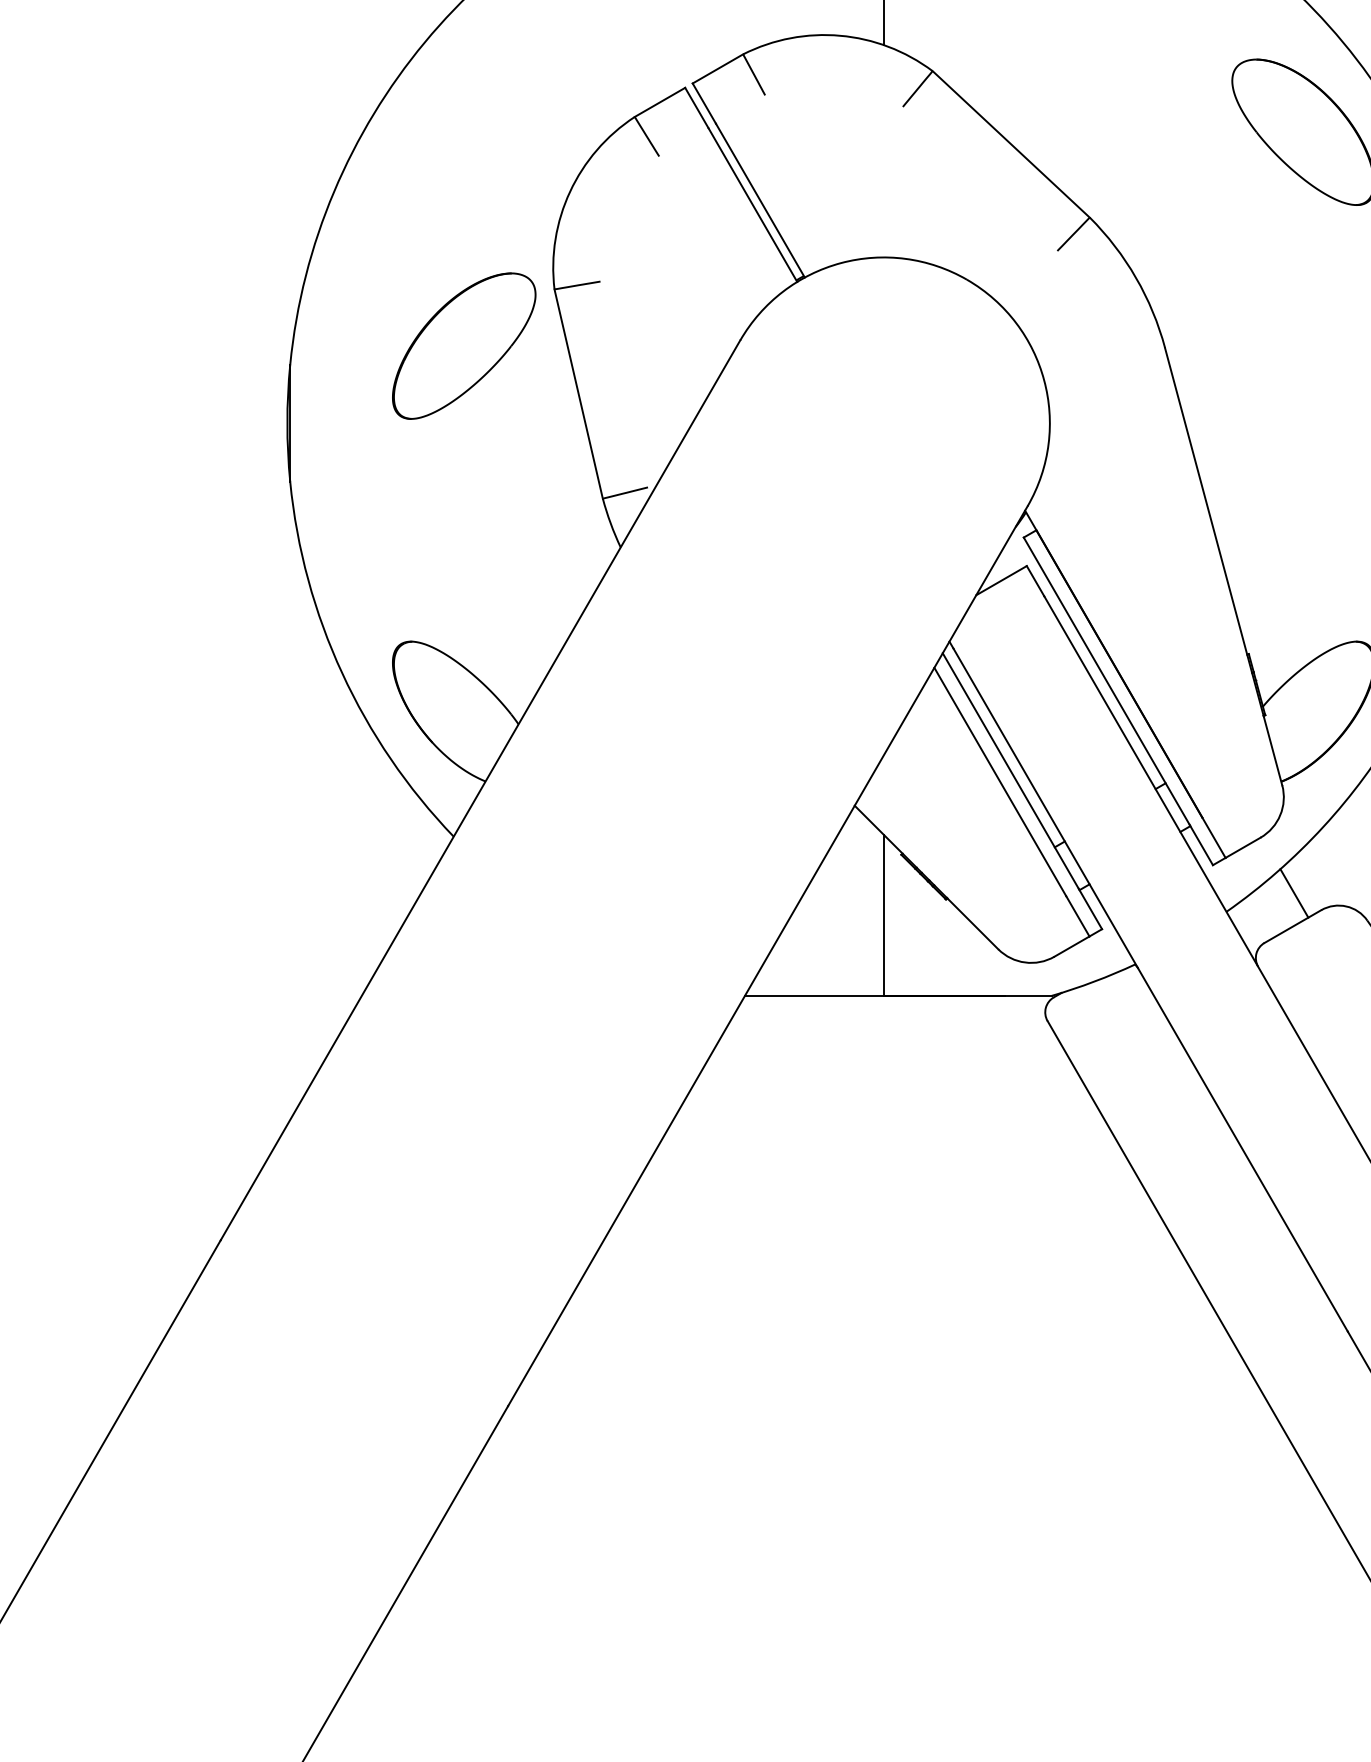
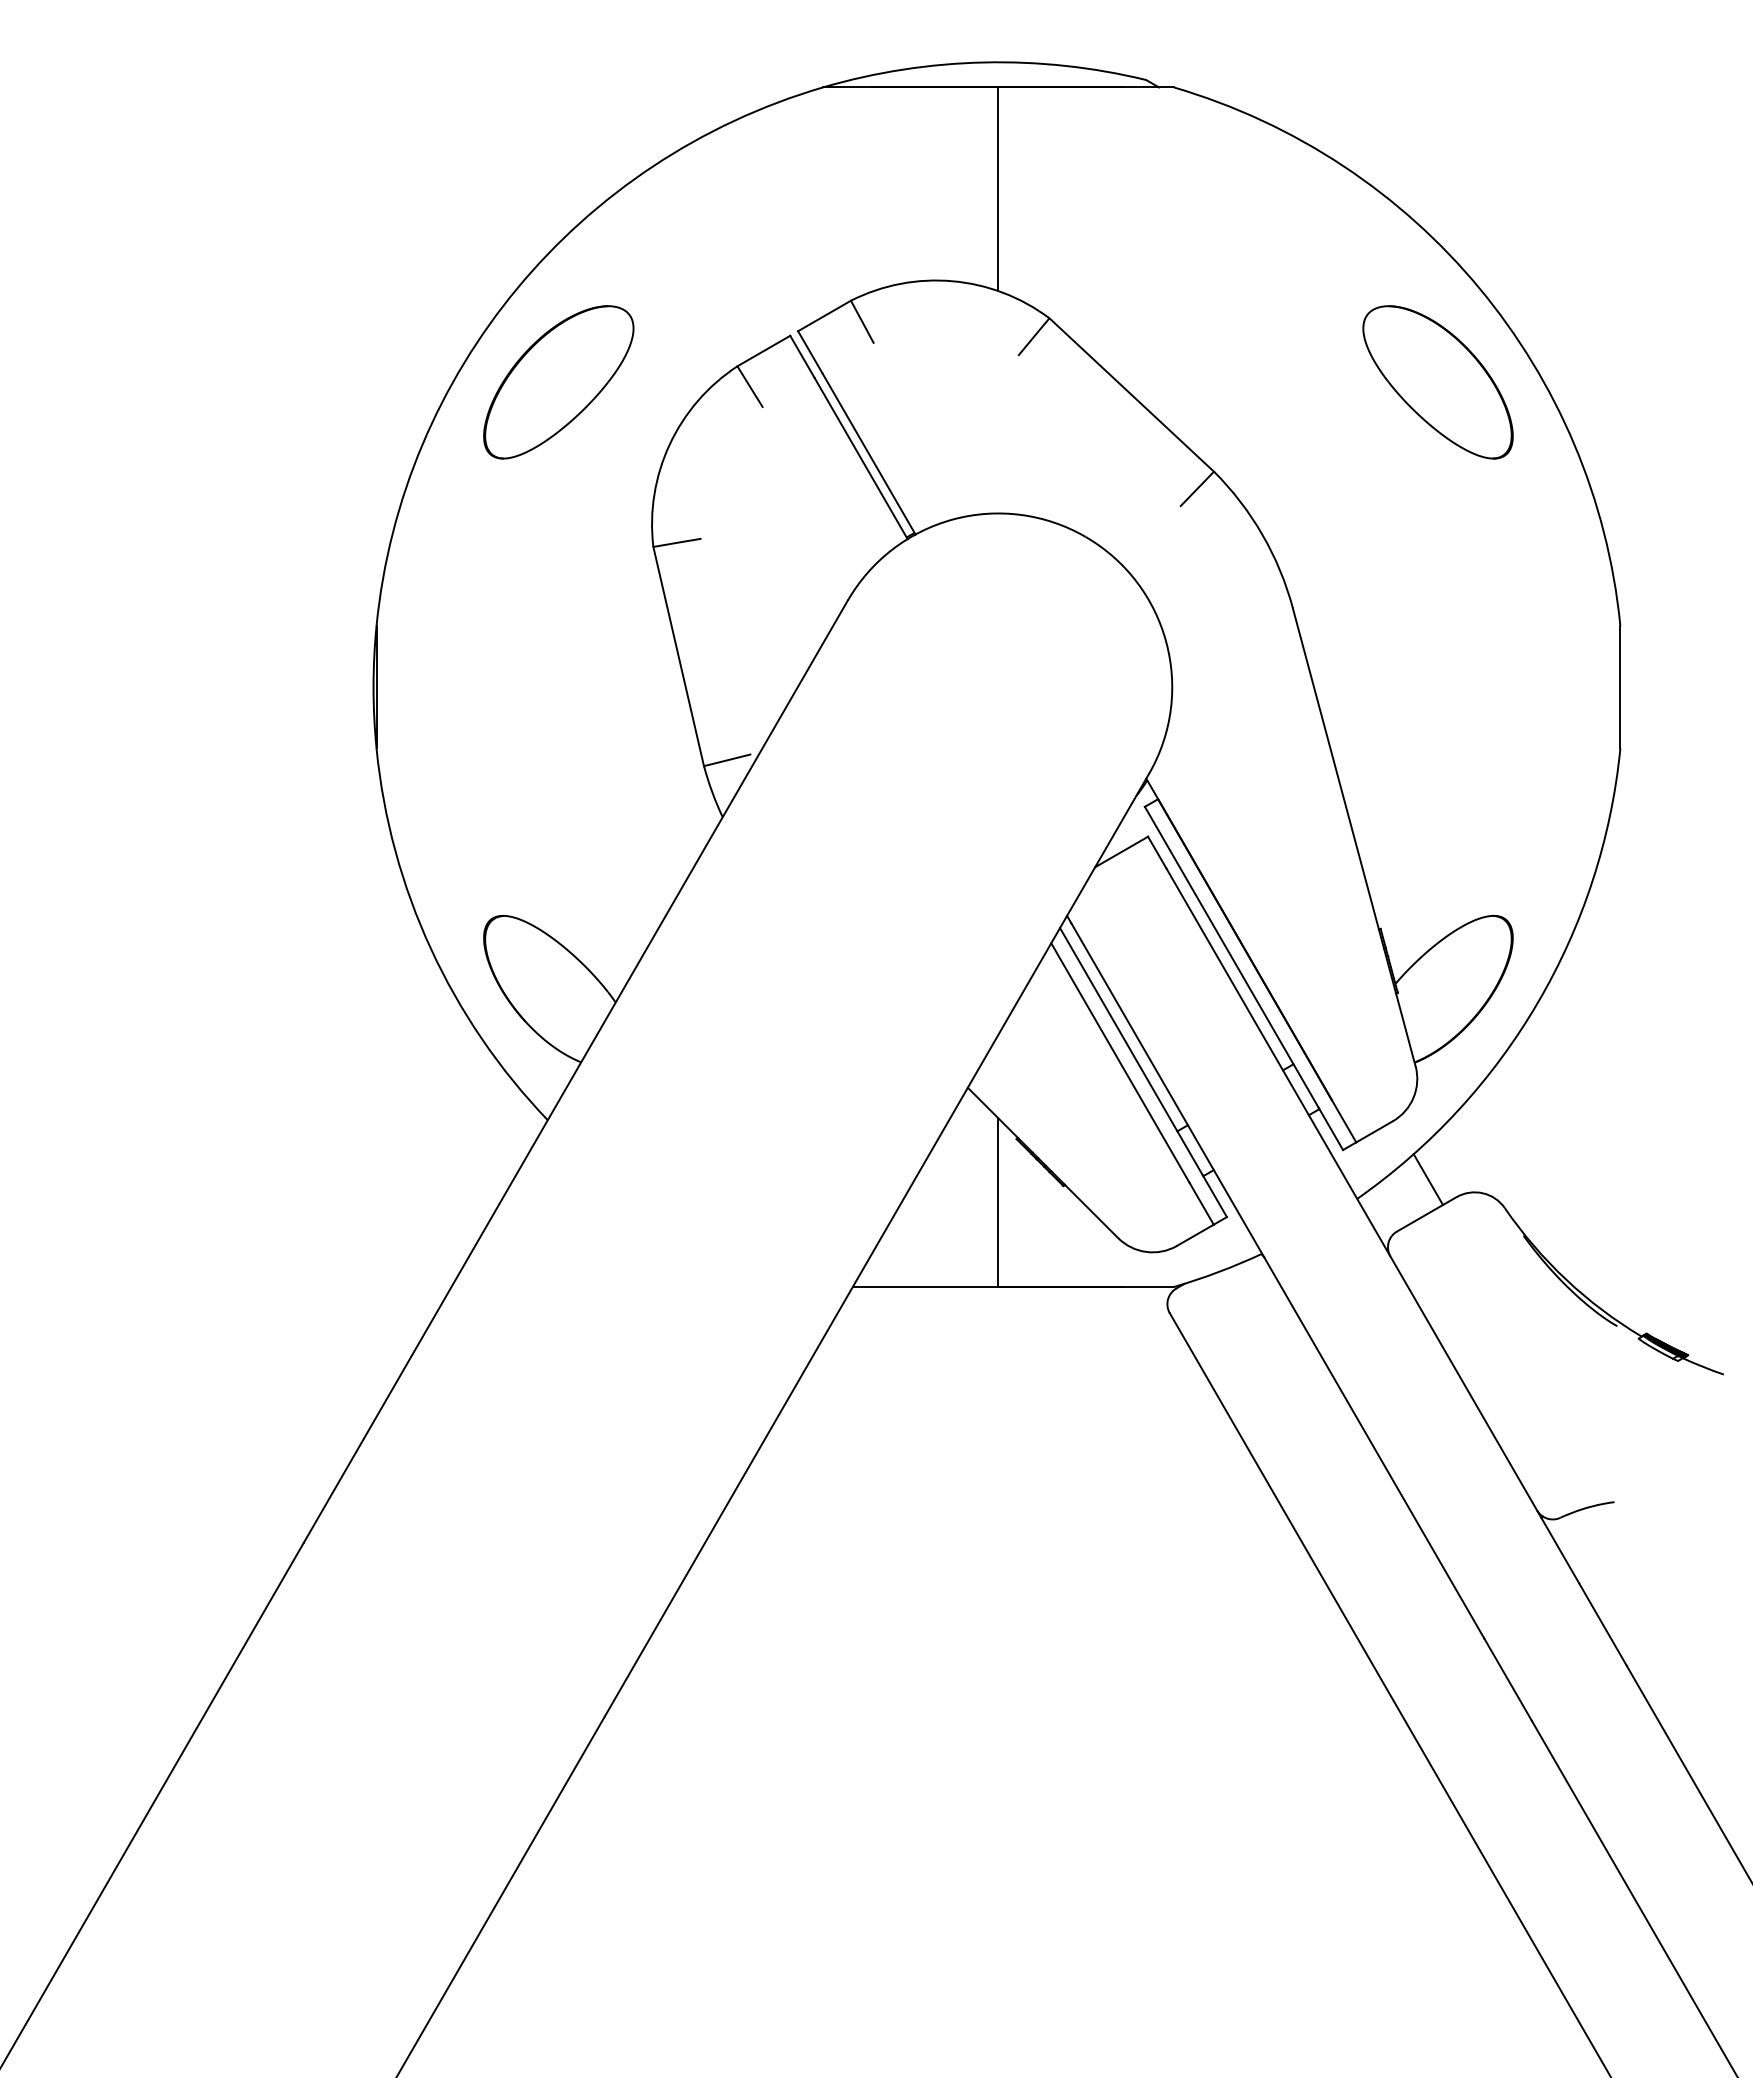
part: (463, 346) -> (558, 382), moved

